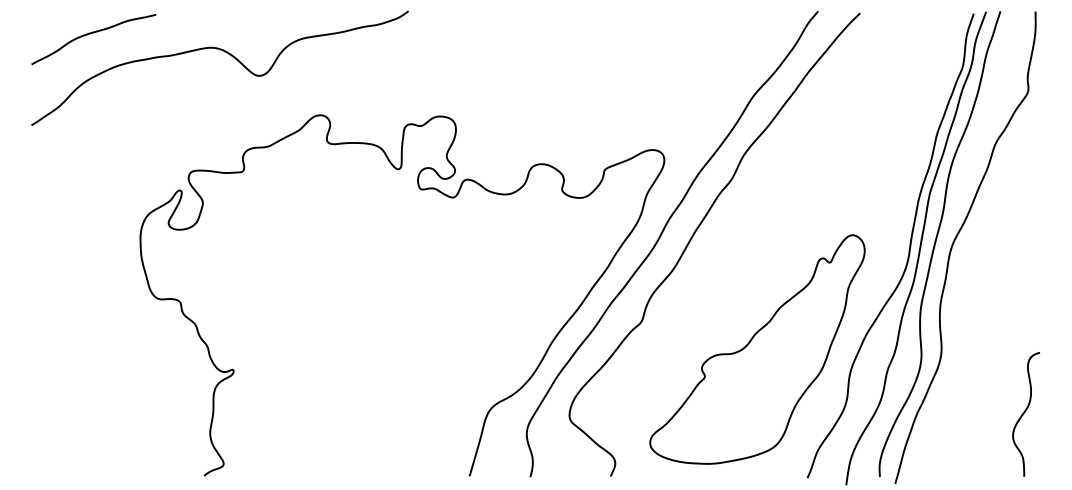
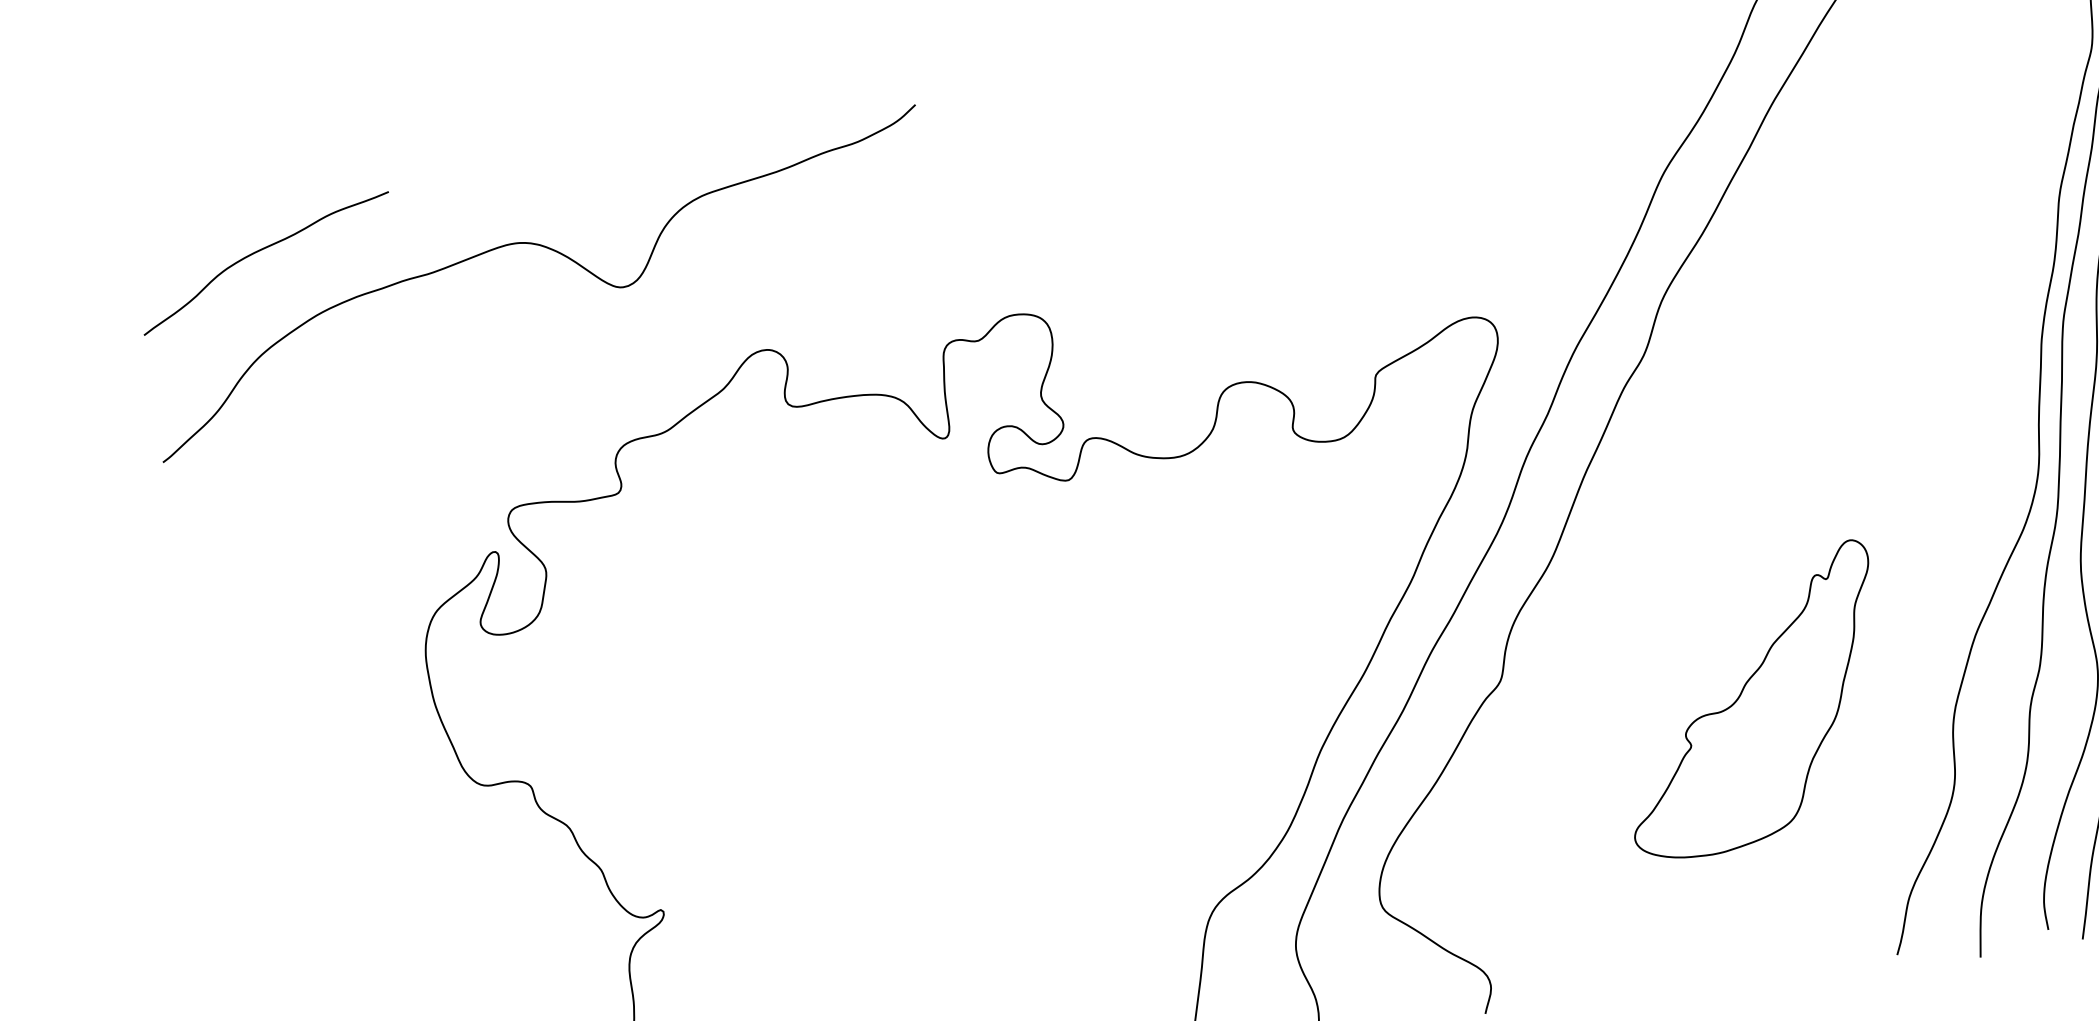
part: (757, 349) -> (1752, 701), size x0.6

